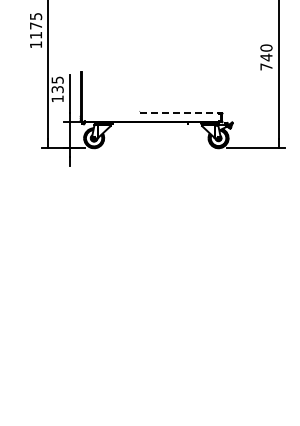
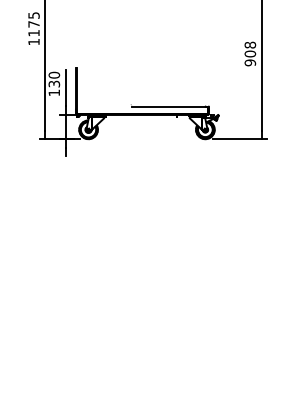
text: (266, 57) -> (250, 54), 740 -> 908
text: (57, 79) -> (54, 74), 135 -> 130
line: (179, 113) -> (168, 106), dashed -> solid

